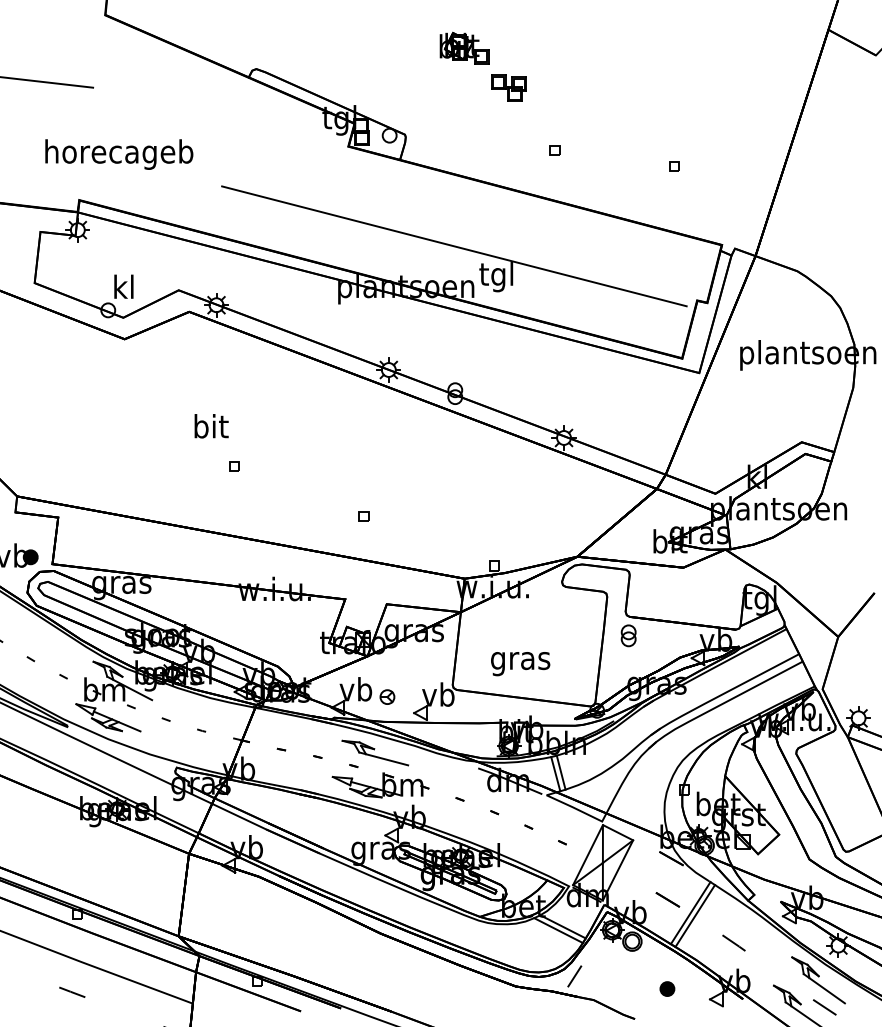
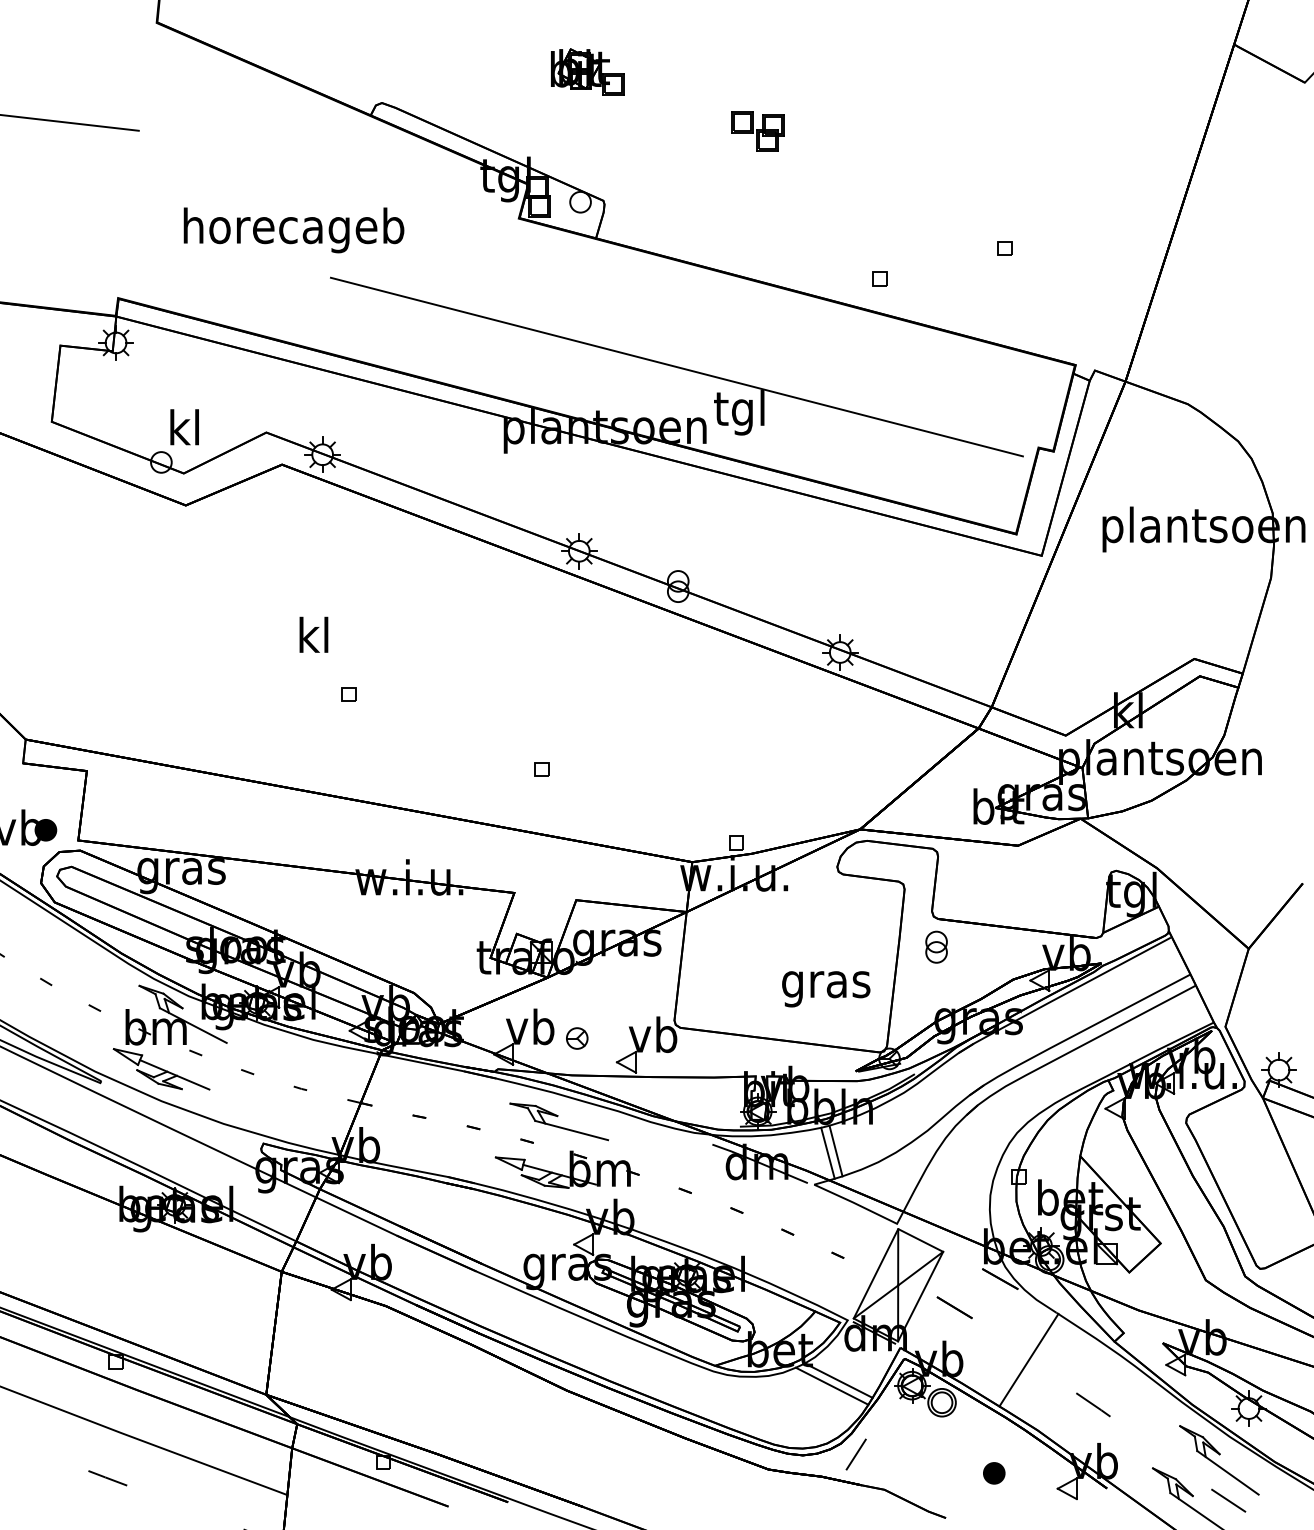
part: (464, 47) -> (587, 70), moved
part: (554, 150) -> (879, 279), moved
text: (119, 154) -> (294, 230), moved
text: (211, 426) -> (315, 635), bit -> kl
text: (520, 664) -> (826, 989), moved
line: (667, 899) -> (954, 1307), moved
line: (695, 915) -> (1036, 1363), removed

